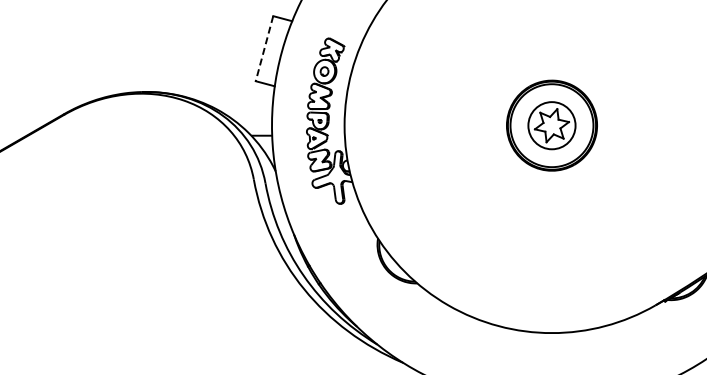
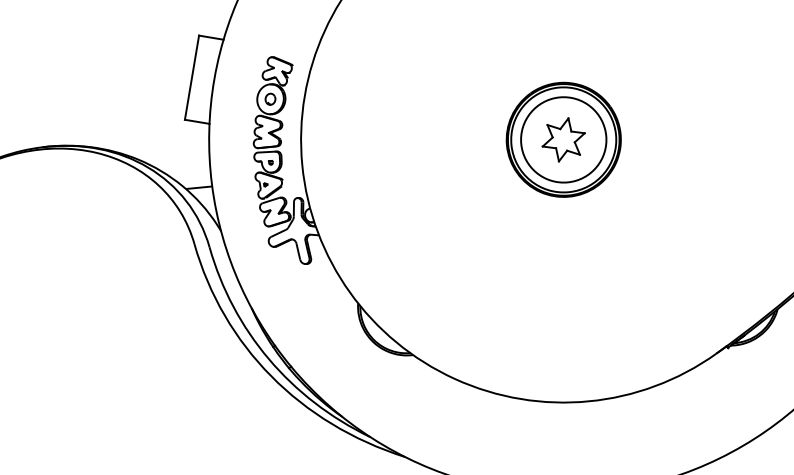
line: (264, 48) -> (191, 77), dashed -> solid
circle: (551, 125) -> (563, 139), size x1.43

